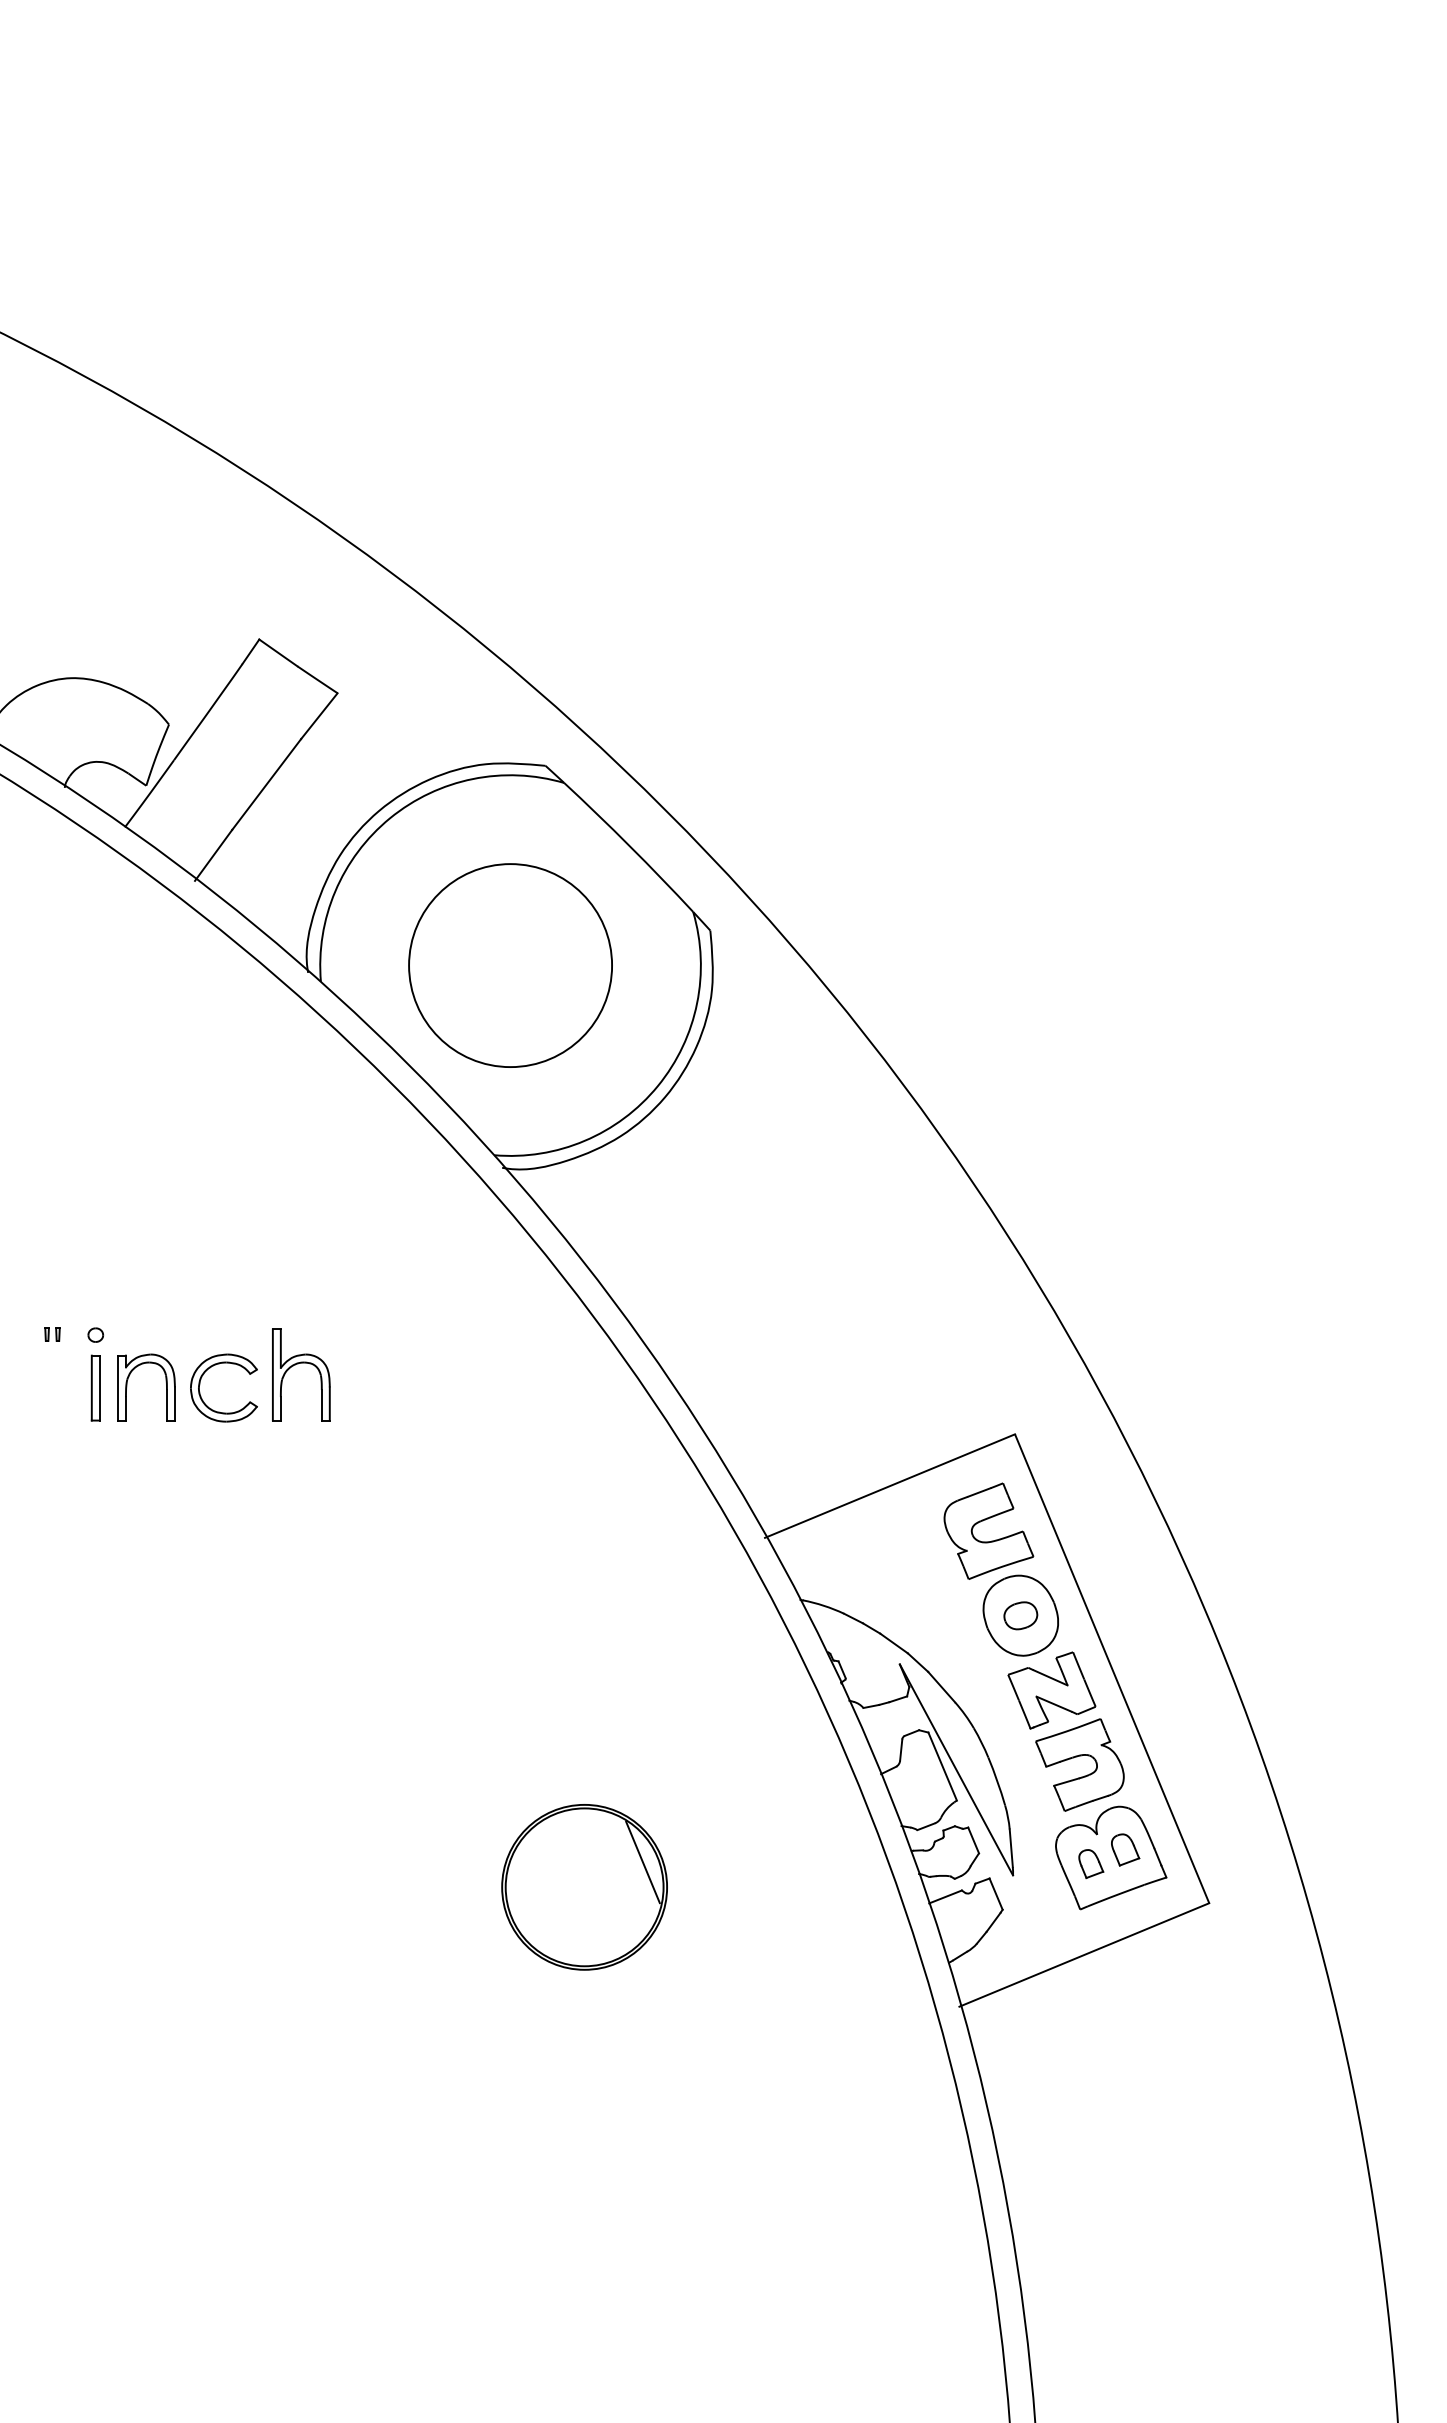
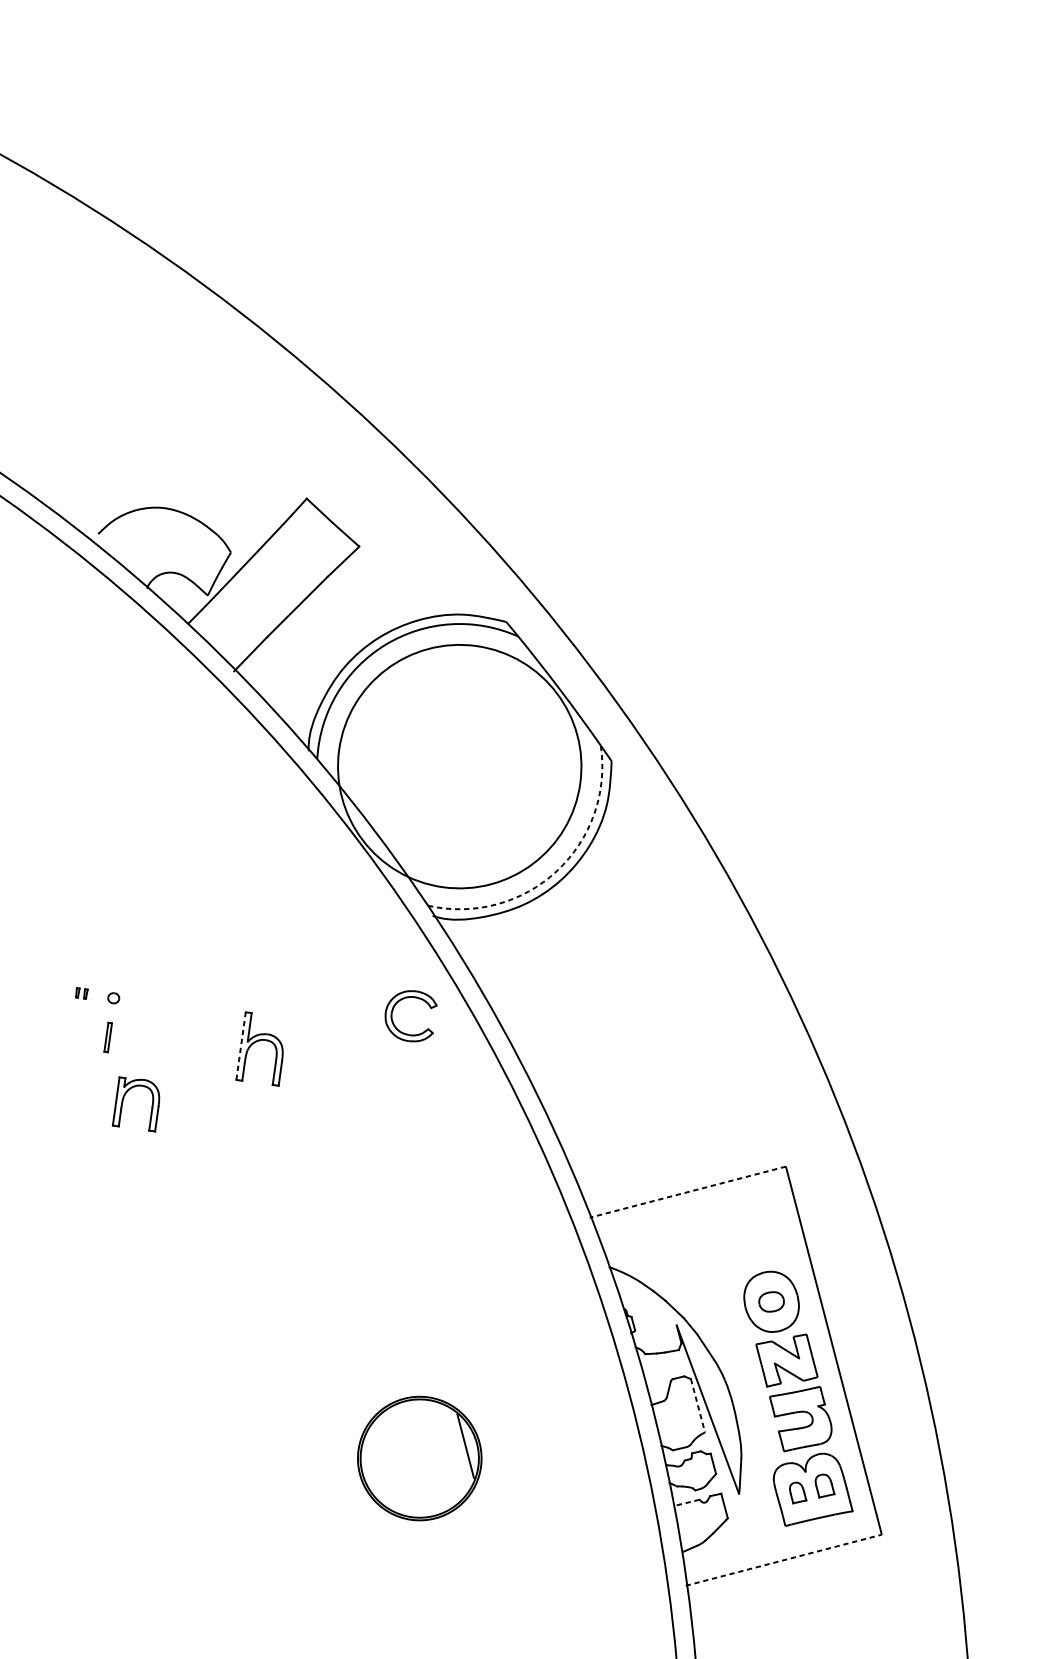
circle: (510, 965) -> (459, 766), size x1.6
arc: (657, 1086) -> (556, 871), solid -> dashed
part: (210, 1368) -> (402, 999), moved
line: (272, 1375) -> (240, 1046), solid -> dashed
part: (95, 1387) -> (108, 1037), size x0.6
part: (127, 1387) -> (123, 1102), moved
line: (889, 1486) -> (687, 1192), solid -> dashed
part: (983, 1521) -> (753, 1228), removed
line: (942, 1766) -> (697, 1405), solid -> dashed
line: (945, 1896) -> (686, 1502), solid -> dashed
line: (1084, 1954) -> (783, 1559), solid -> dashed

